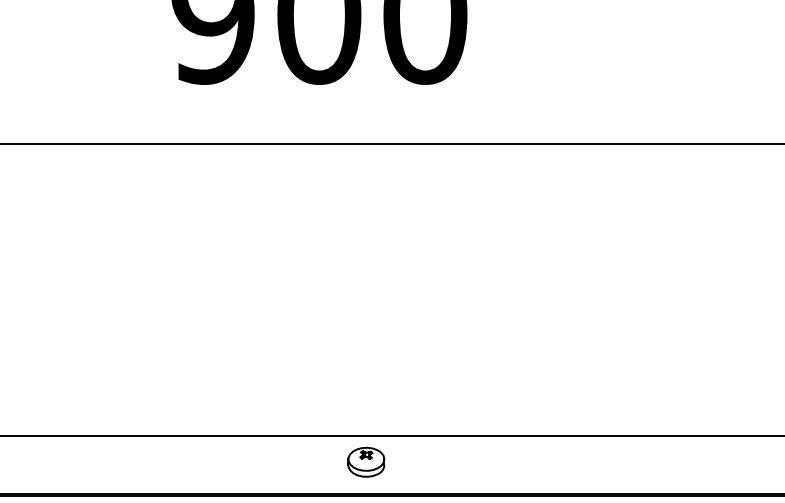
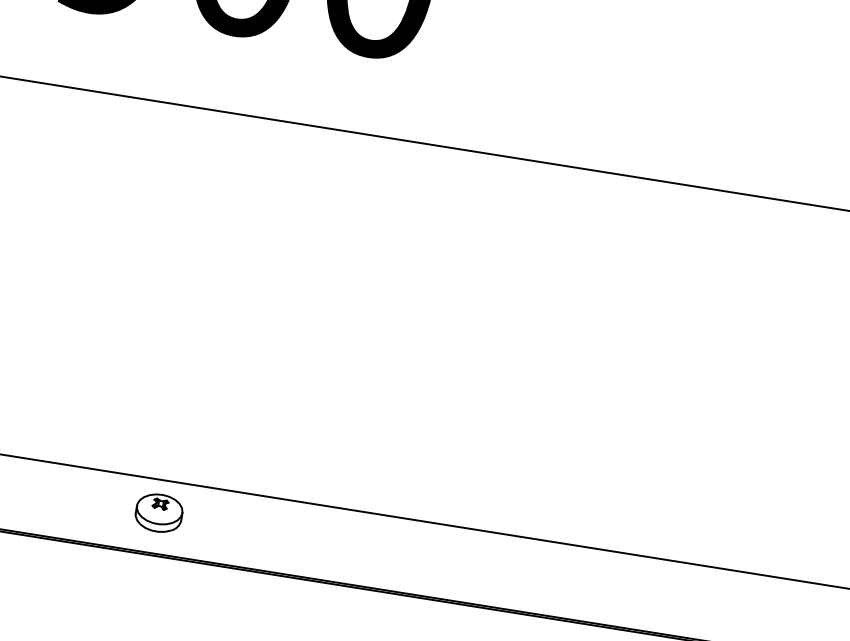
part: (366, 461) -> (159, 512), moved

